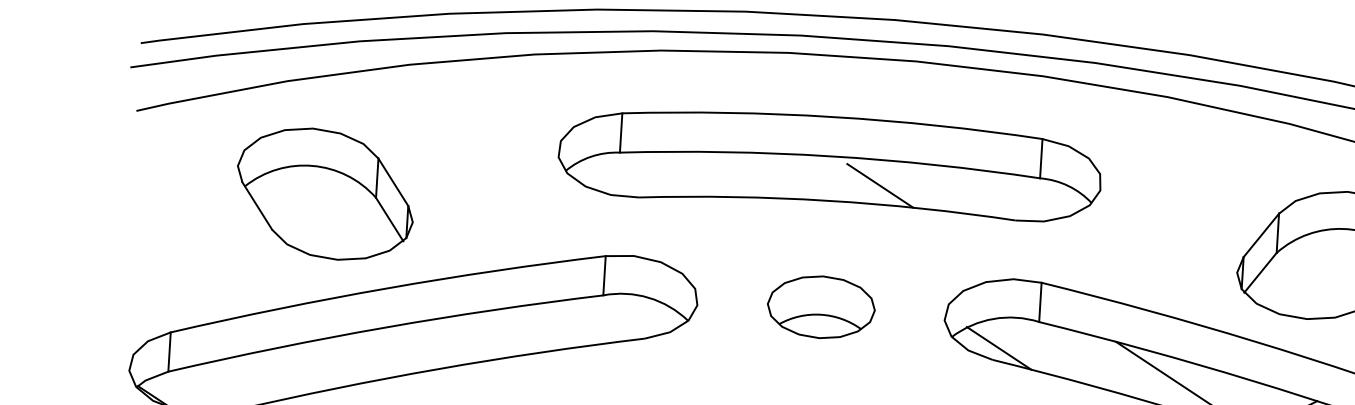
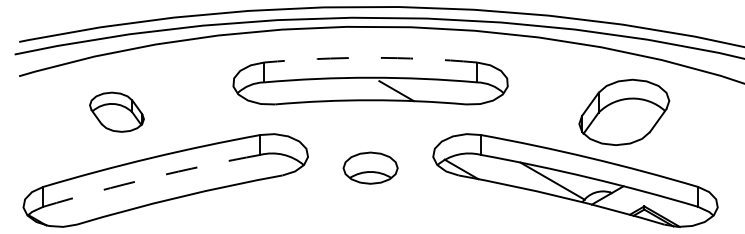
arc: (832, 116) -> (370, 57), solid -> dashed
part: (324, 192) -> (116, 111), size x0.6
part: (821, 305) -> (370, 167), moved
arc: (385, 326) -> (151, 177), solid -> dashed

